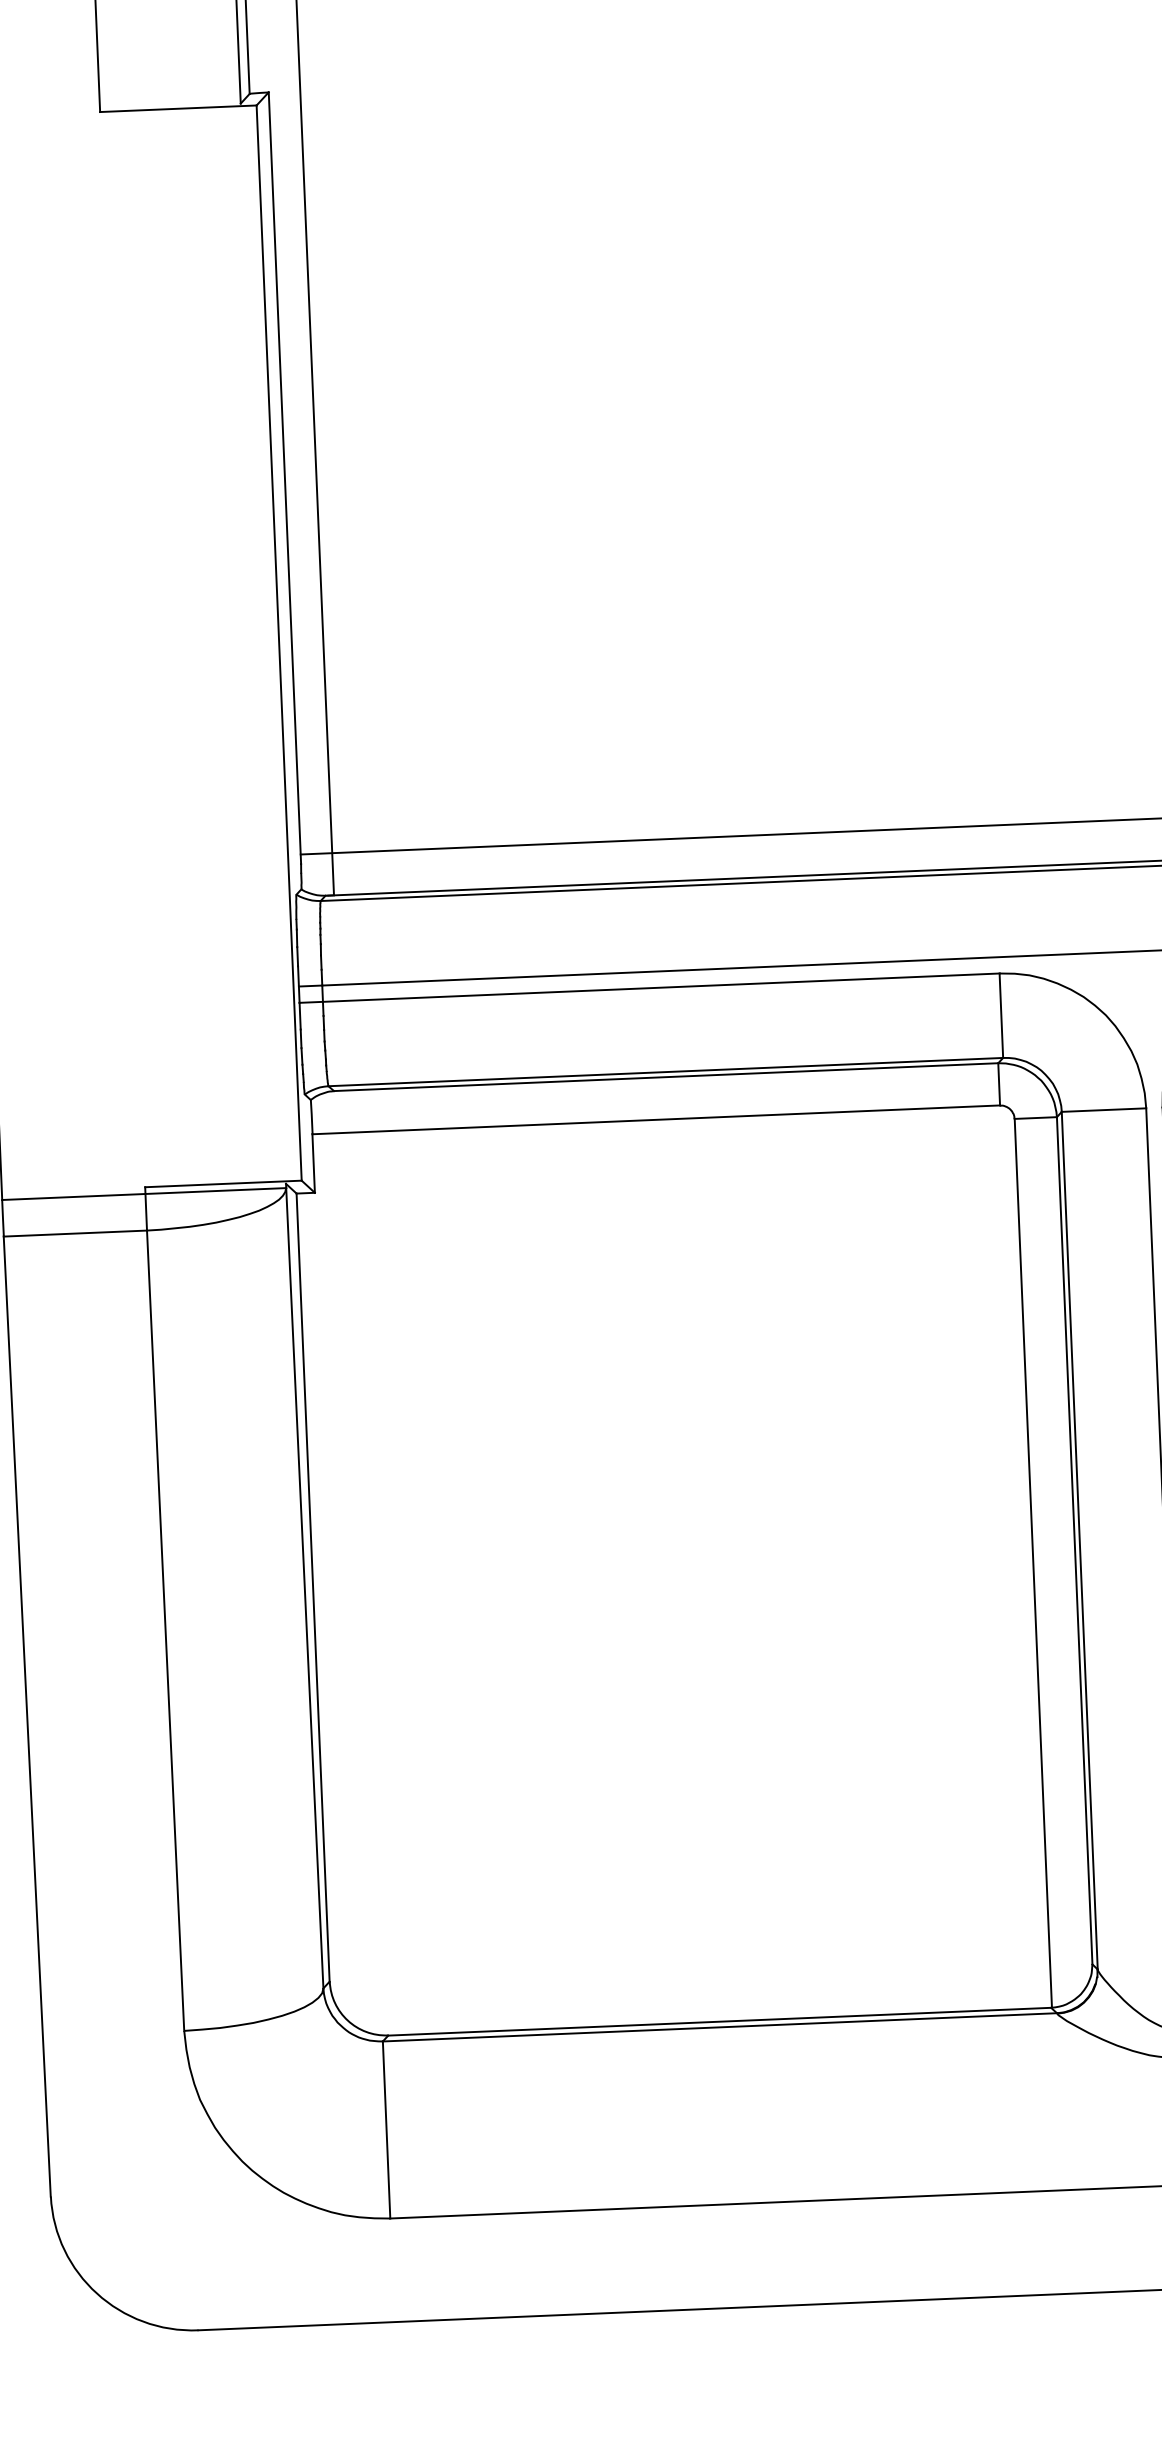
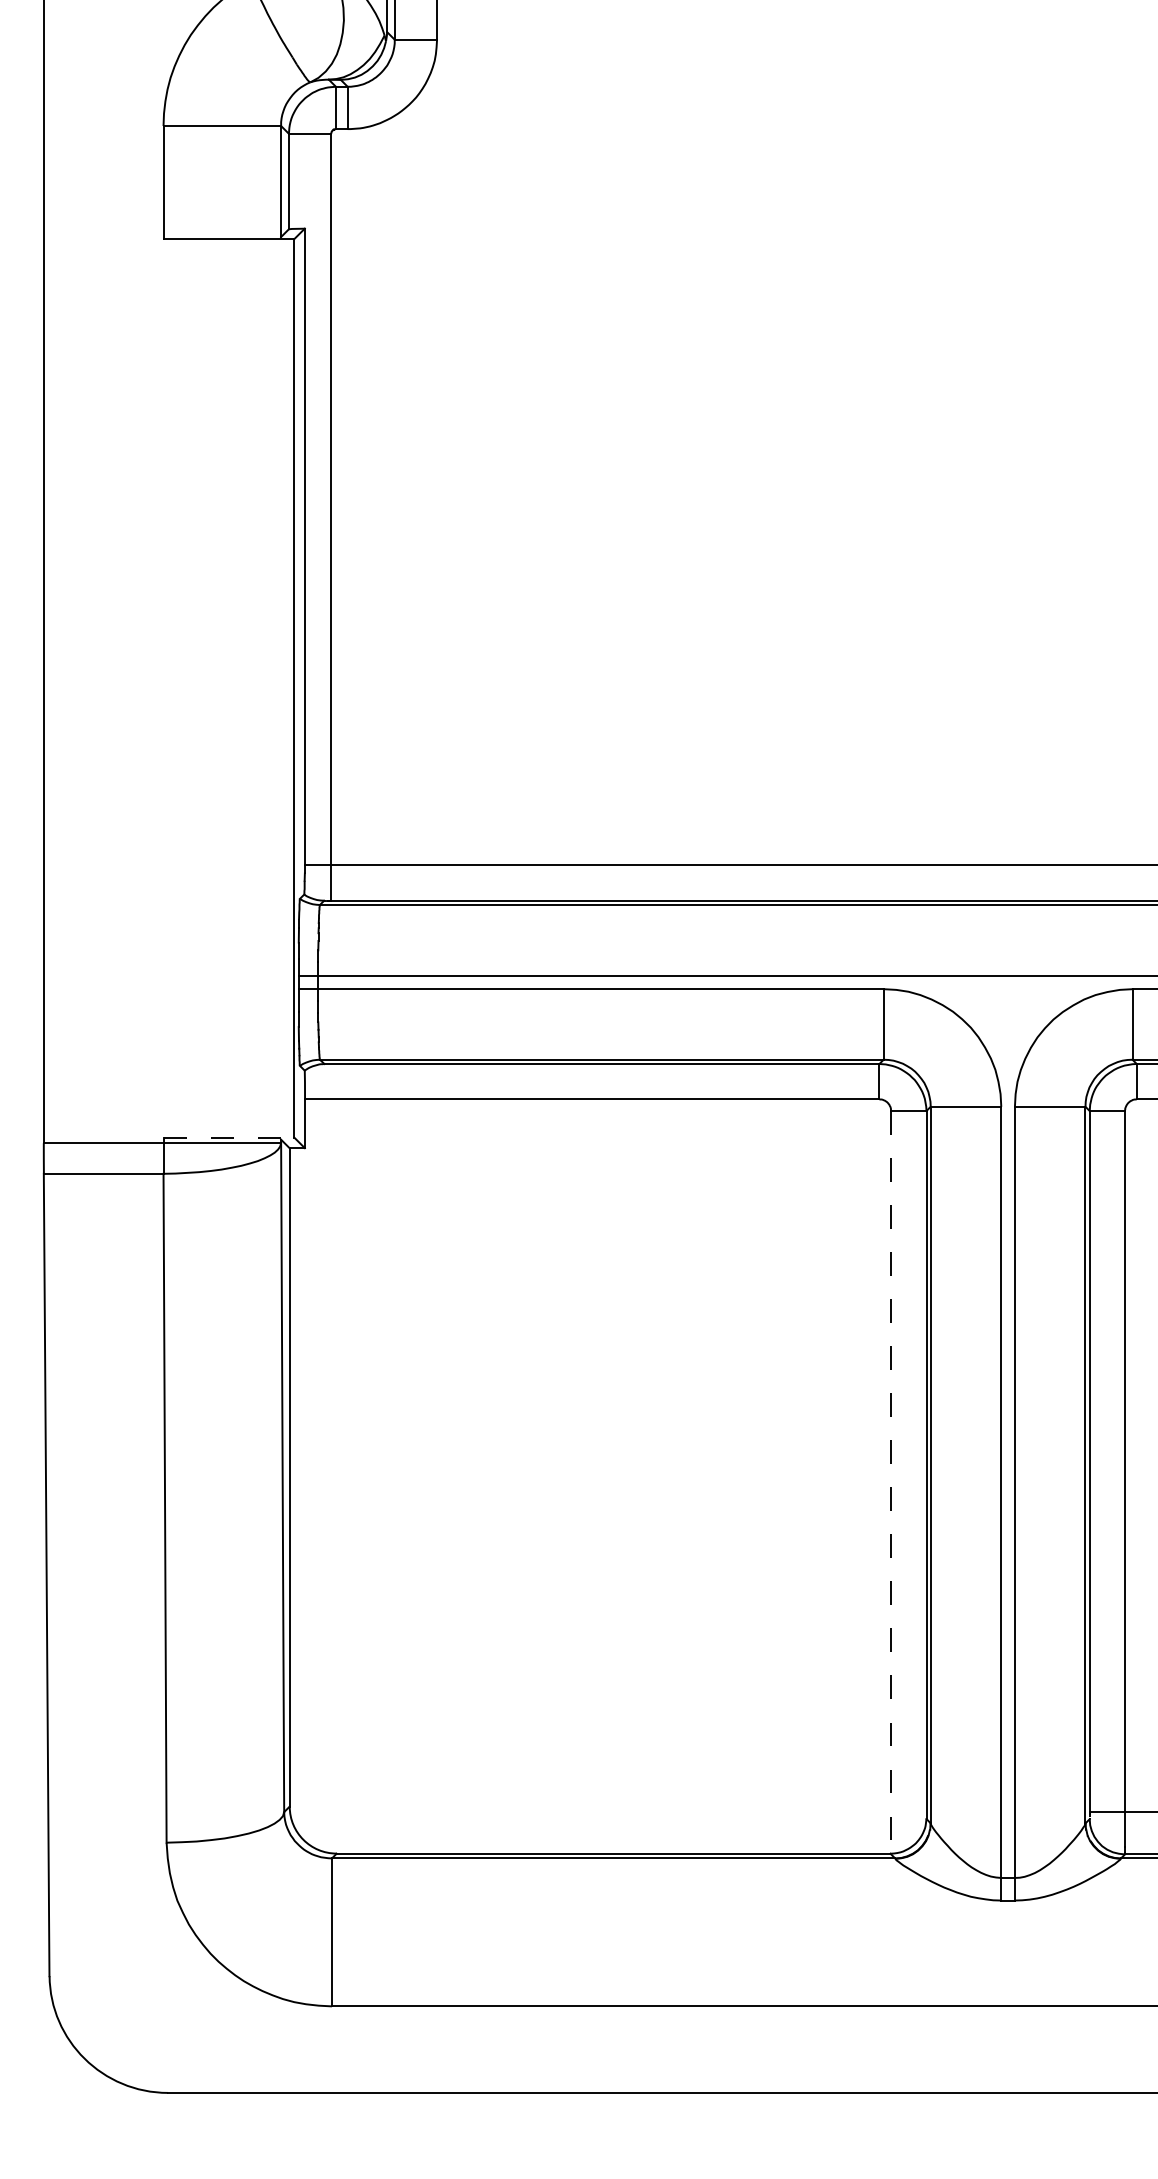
line: (224, 1183) -> (229, 1137), solid -> dashed
line: (1033, 1563) -> (891, 1482), solid -> dashed

